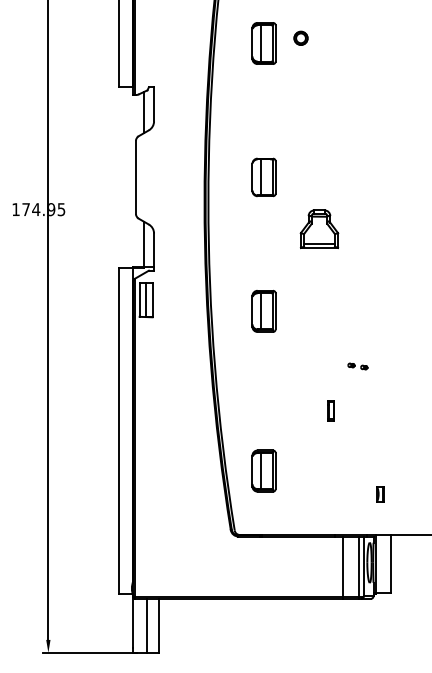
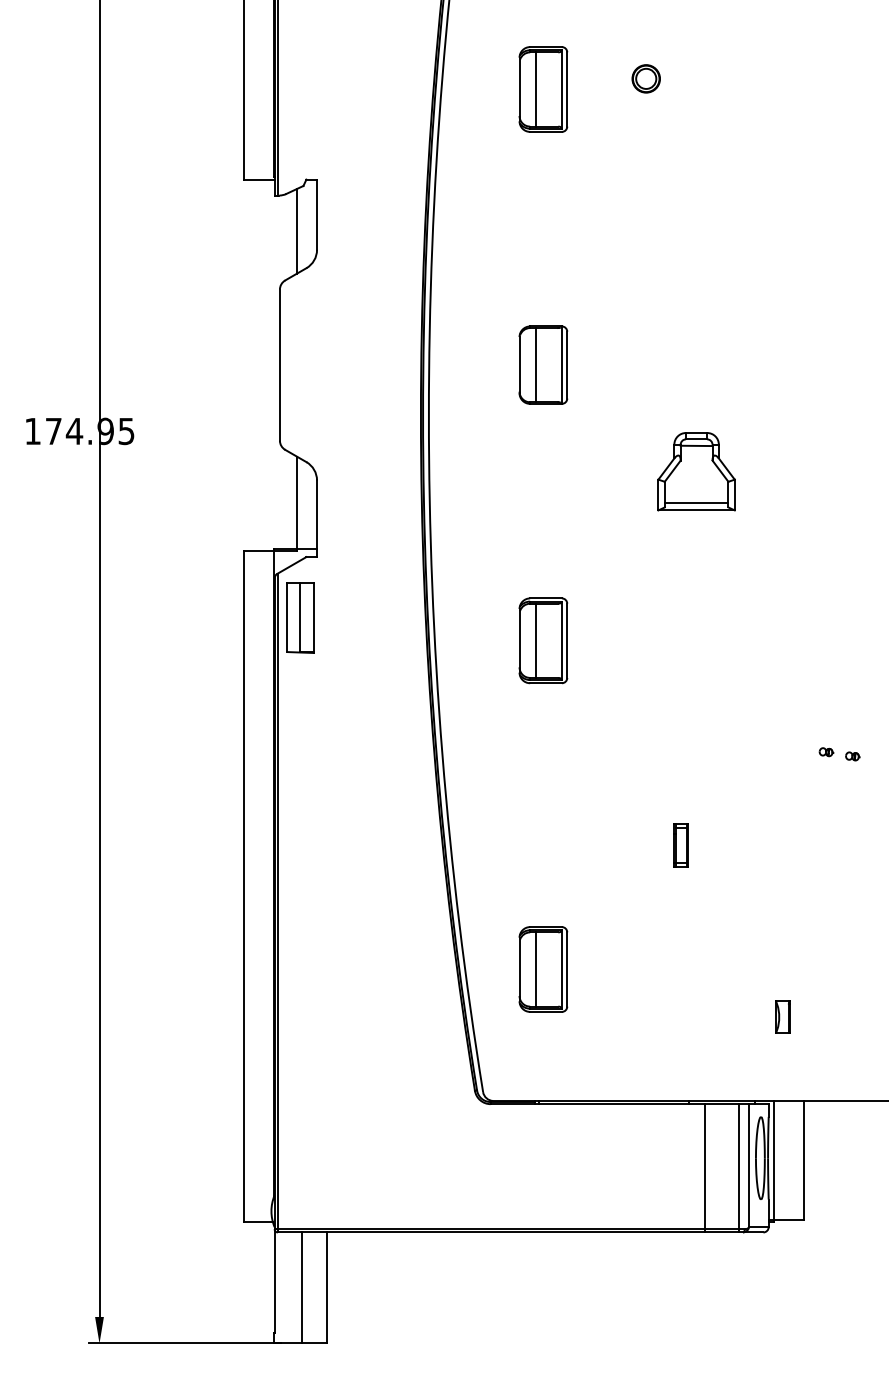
part: (300, 37) -> (645, 77), moved
part: (319, 228) -> (696, 470), moved
part: (357, 366) -> (838, 754), moved

